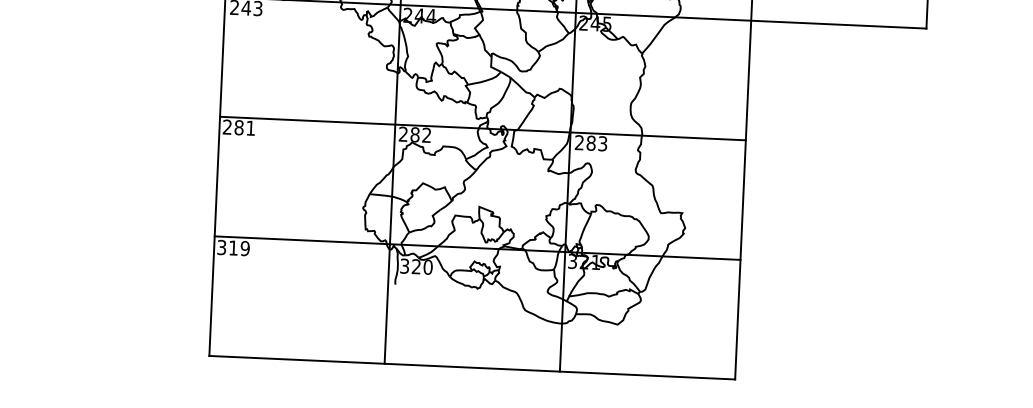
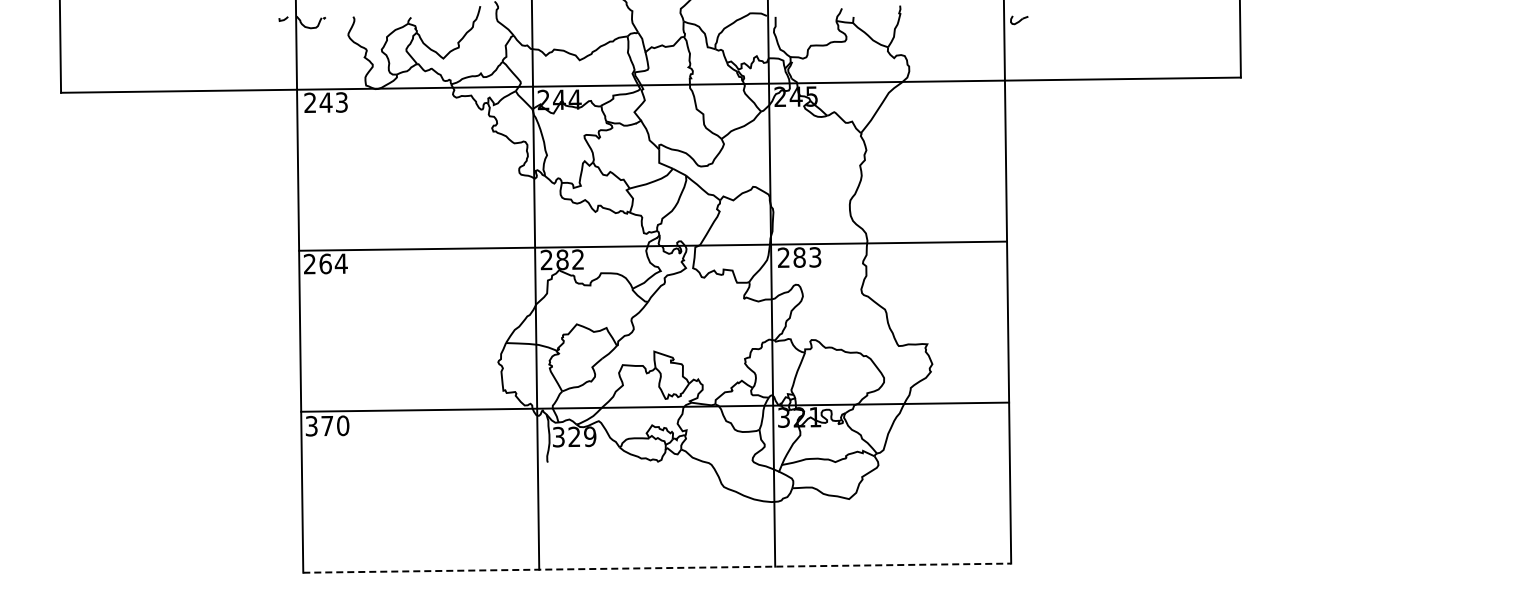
text: (245, 127) -> (333, 263), 281 -> 264
text: (239, 248) -> (335, 425), 319 -> 370
text: (428, 267) -> (590, 437), 320 -> 329
line: (472, 367) -> (657, 568), solid -> dashed

